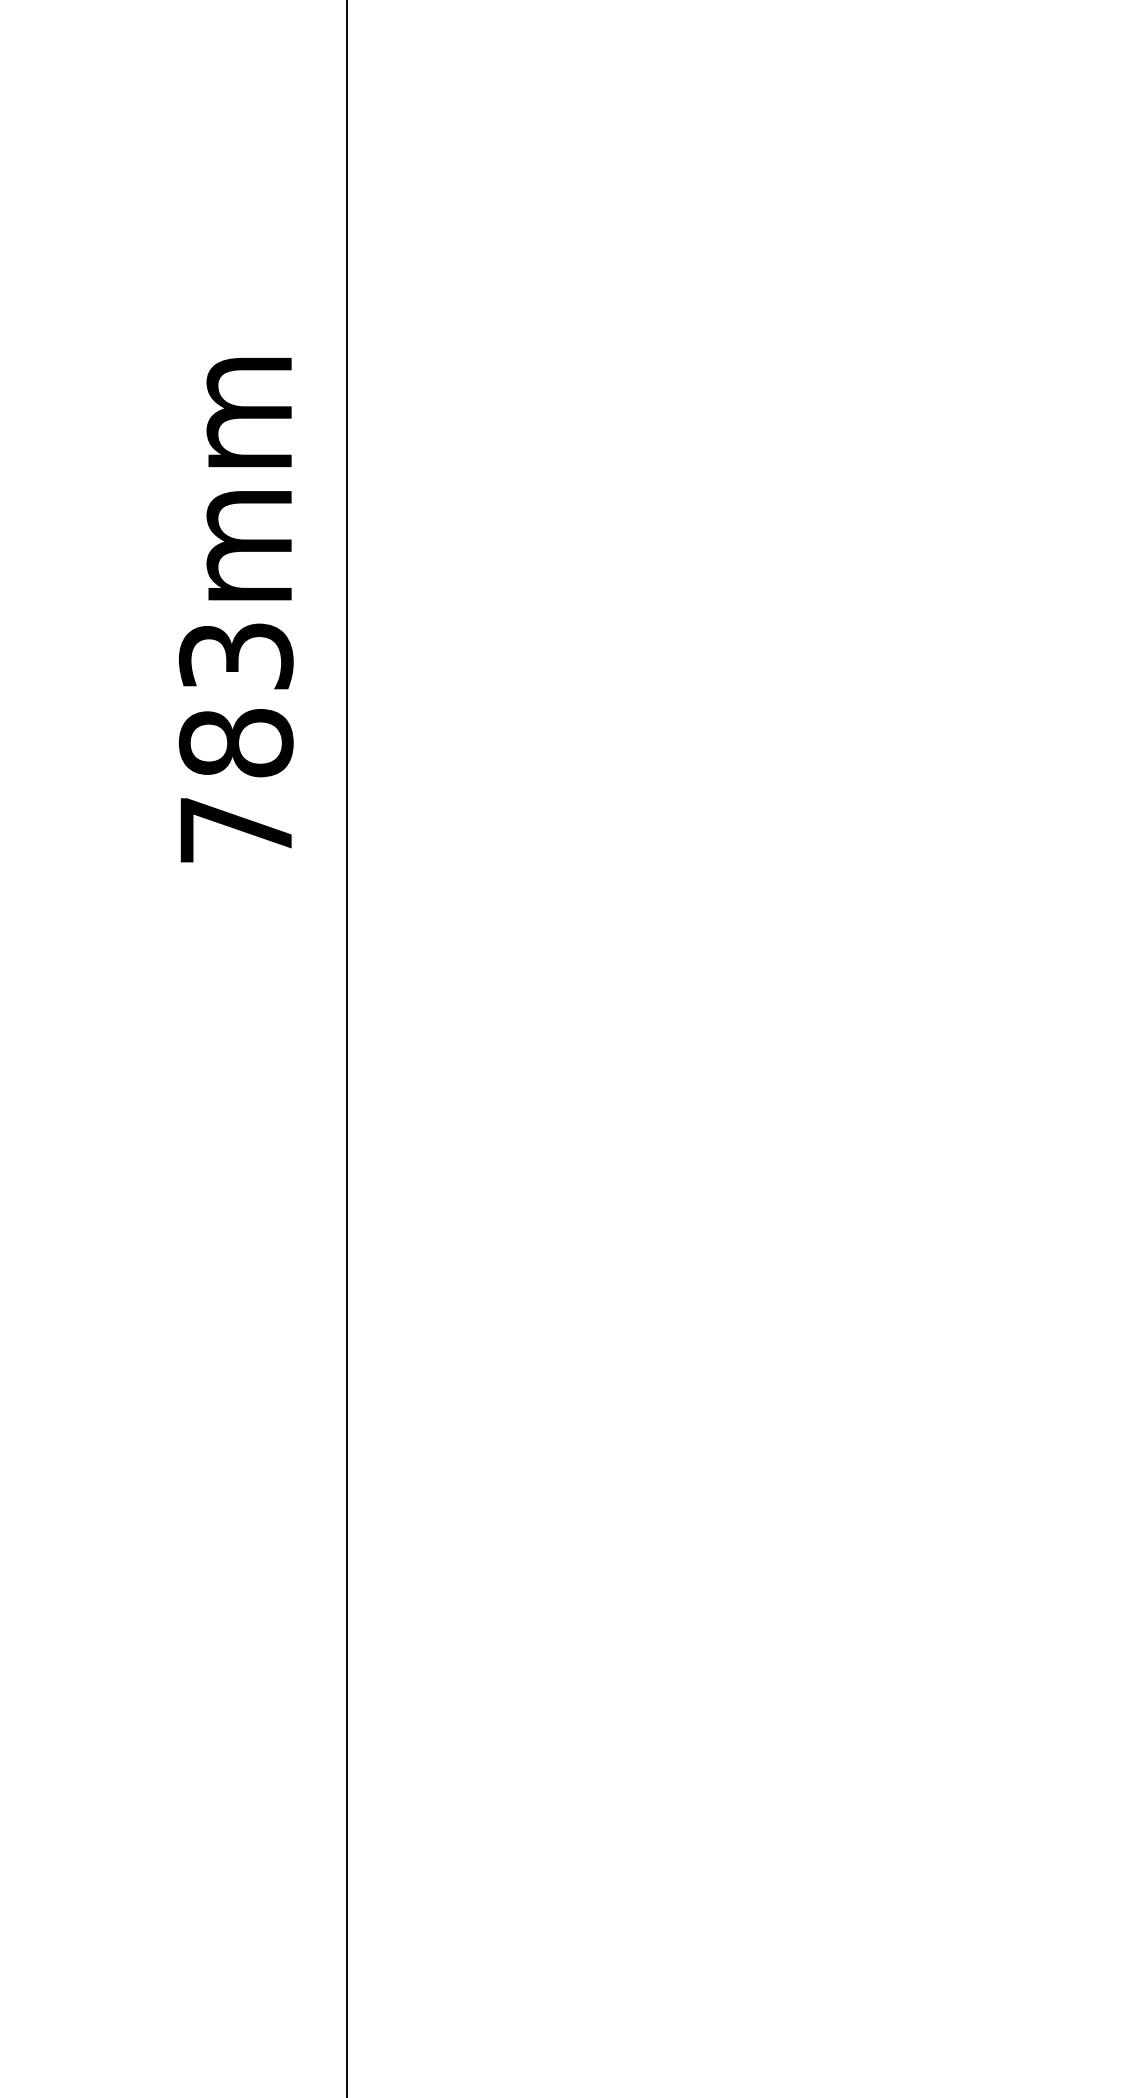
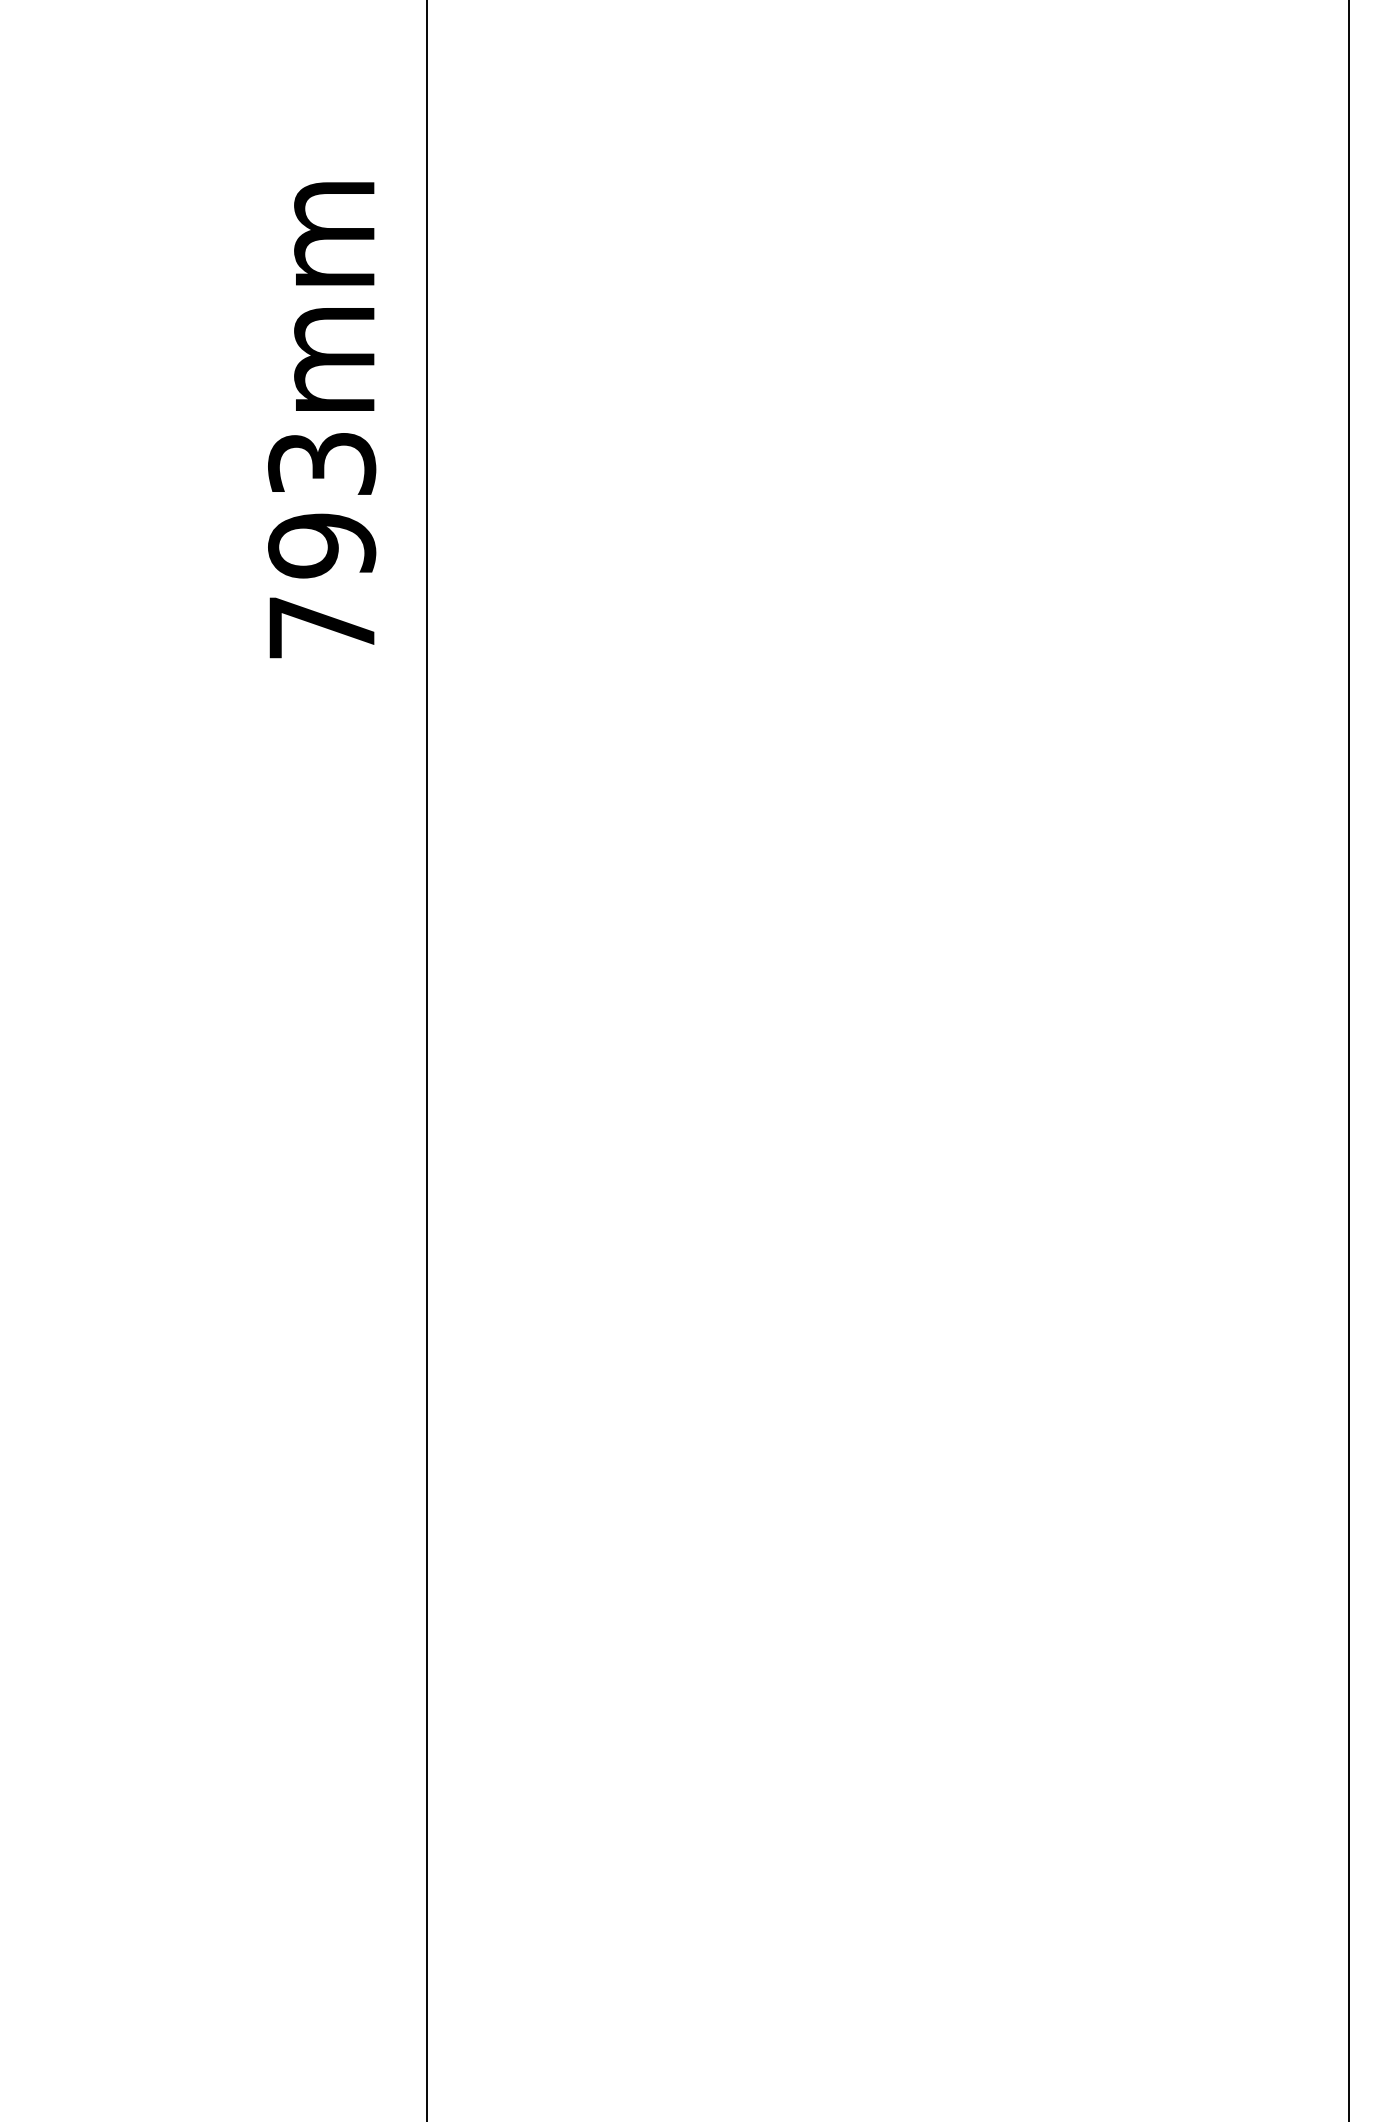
text: (236, 742) -> (322, 545), 783mm -> 793mm

